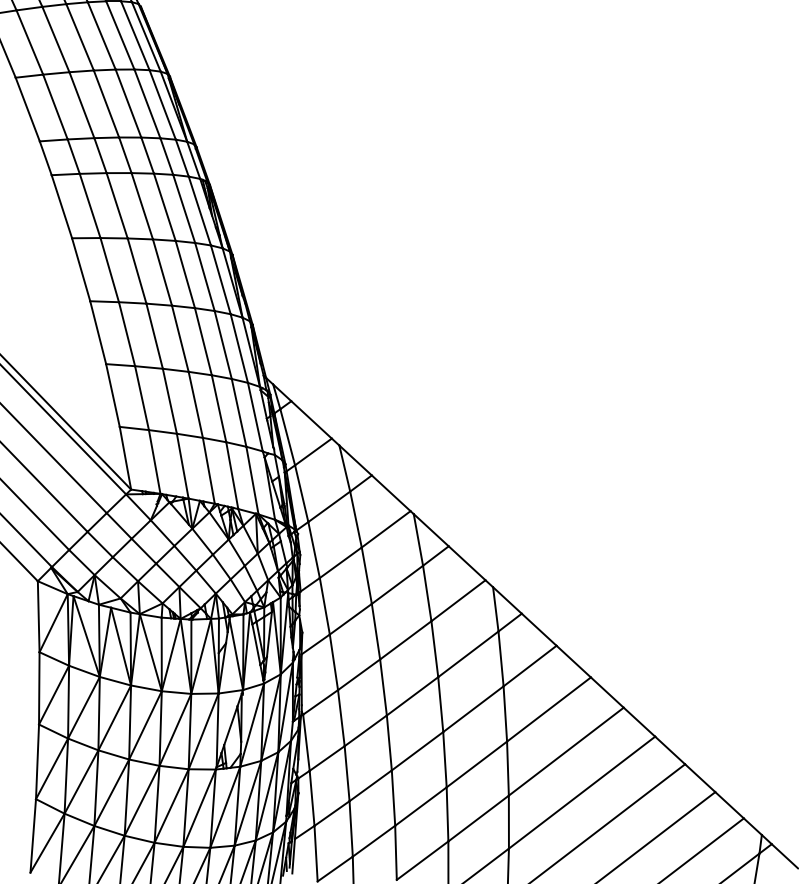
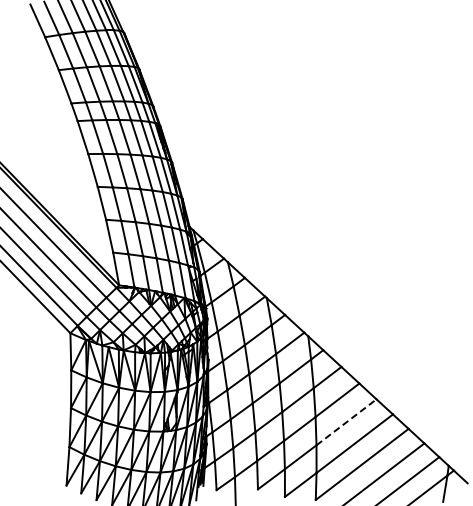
line: (566, 752) -> (346, 422), solid -> dashed

